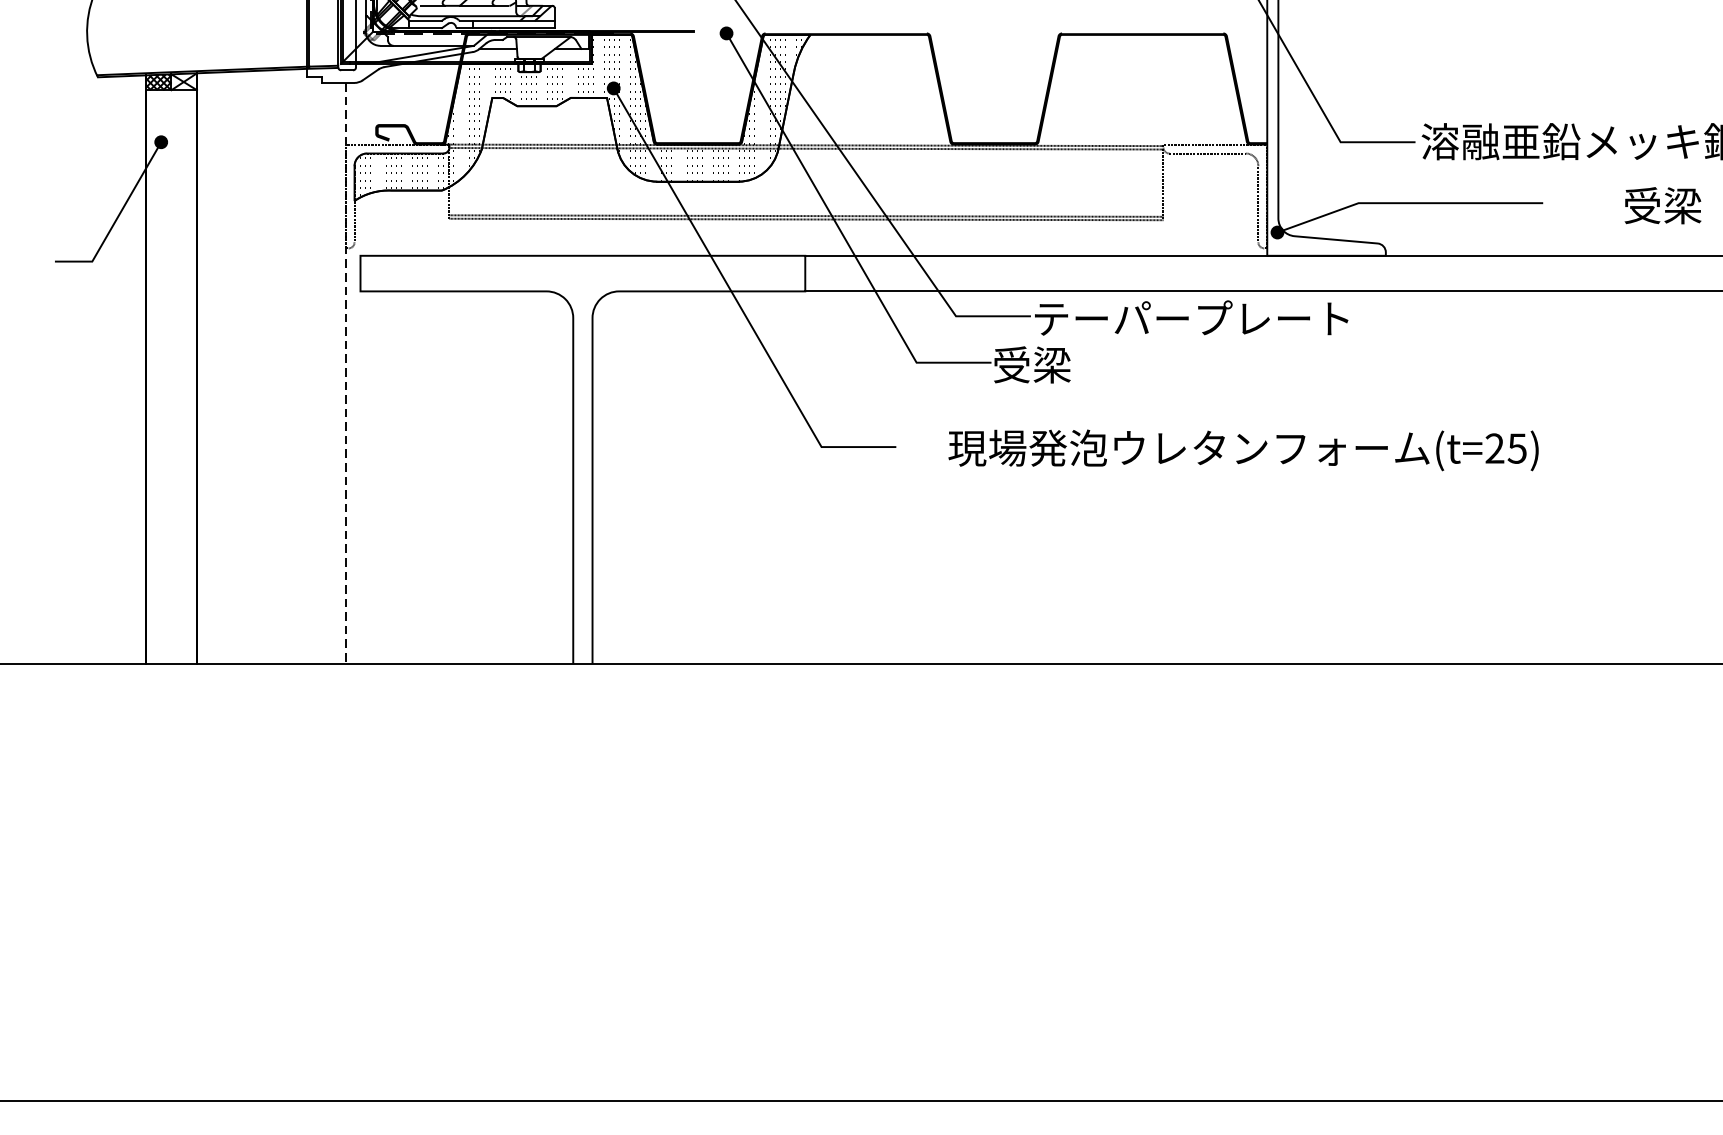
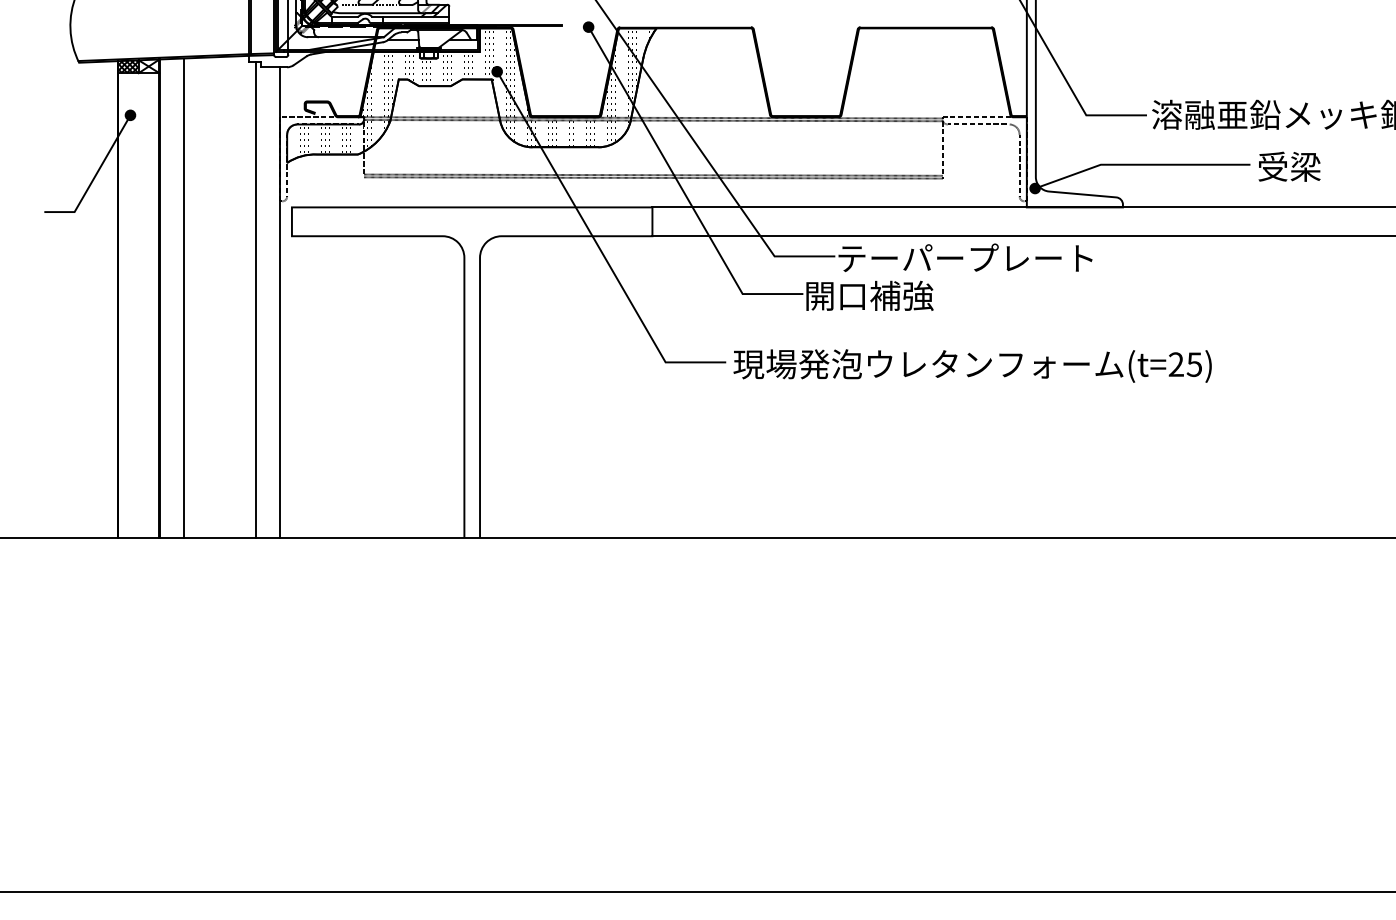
text: (1662, 205) -> (1289, 166), moved
text: (1073, 364) -> (869, 295), 受梁 -> 開口補強
line: (226, 366) -> (183, 297), added
line: (315, 369) -> (255, 299), added
line: (345, 374) -> (279, 303), dashed -> solid
text: (1243, 449) -> (972, 365), moved

